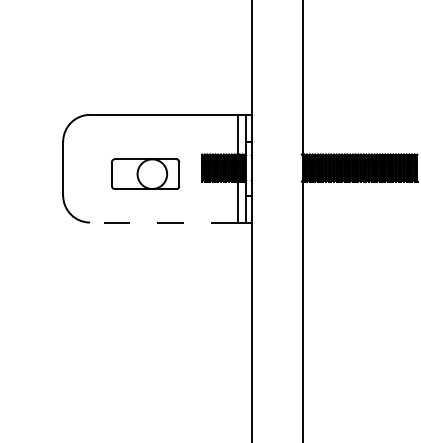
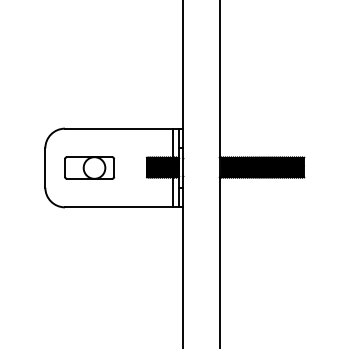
part: (145, 173) -> (89, 167), moved
line: (163, 222) -> (118, 207), dashed -> solid

